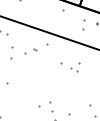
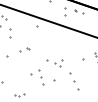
part: (30, 50) -> (24, 49), moved
part: (69, 67) -> (54, 63), moved

